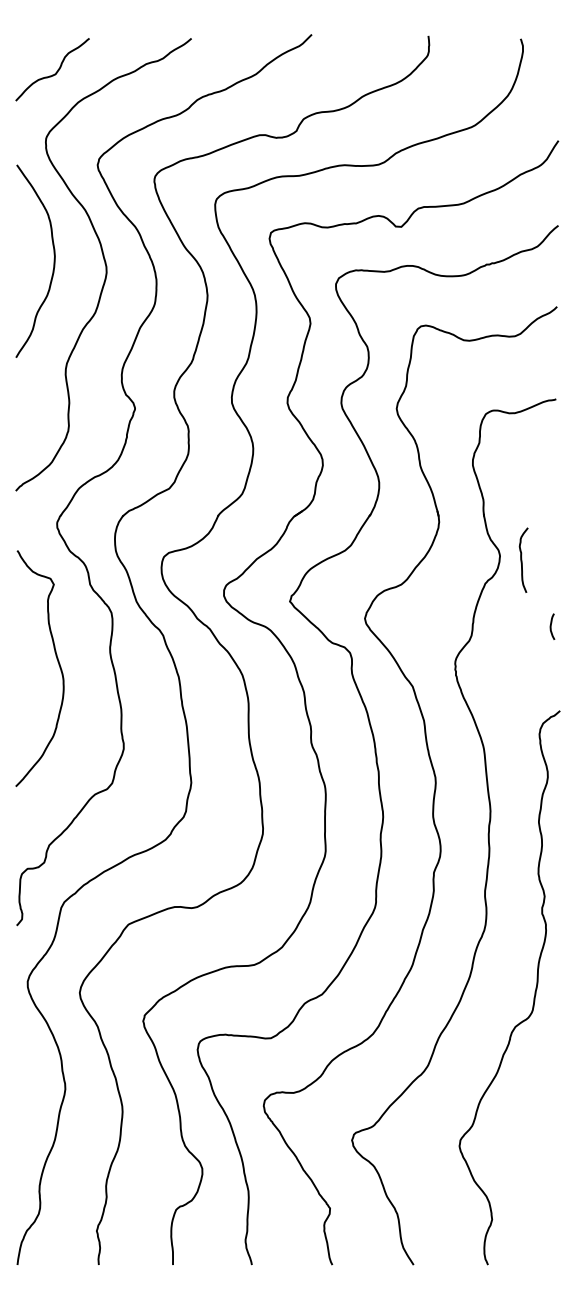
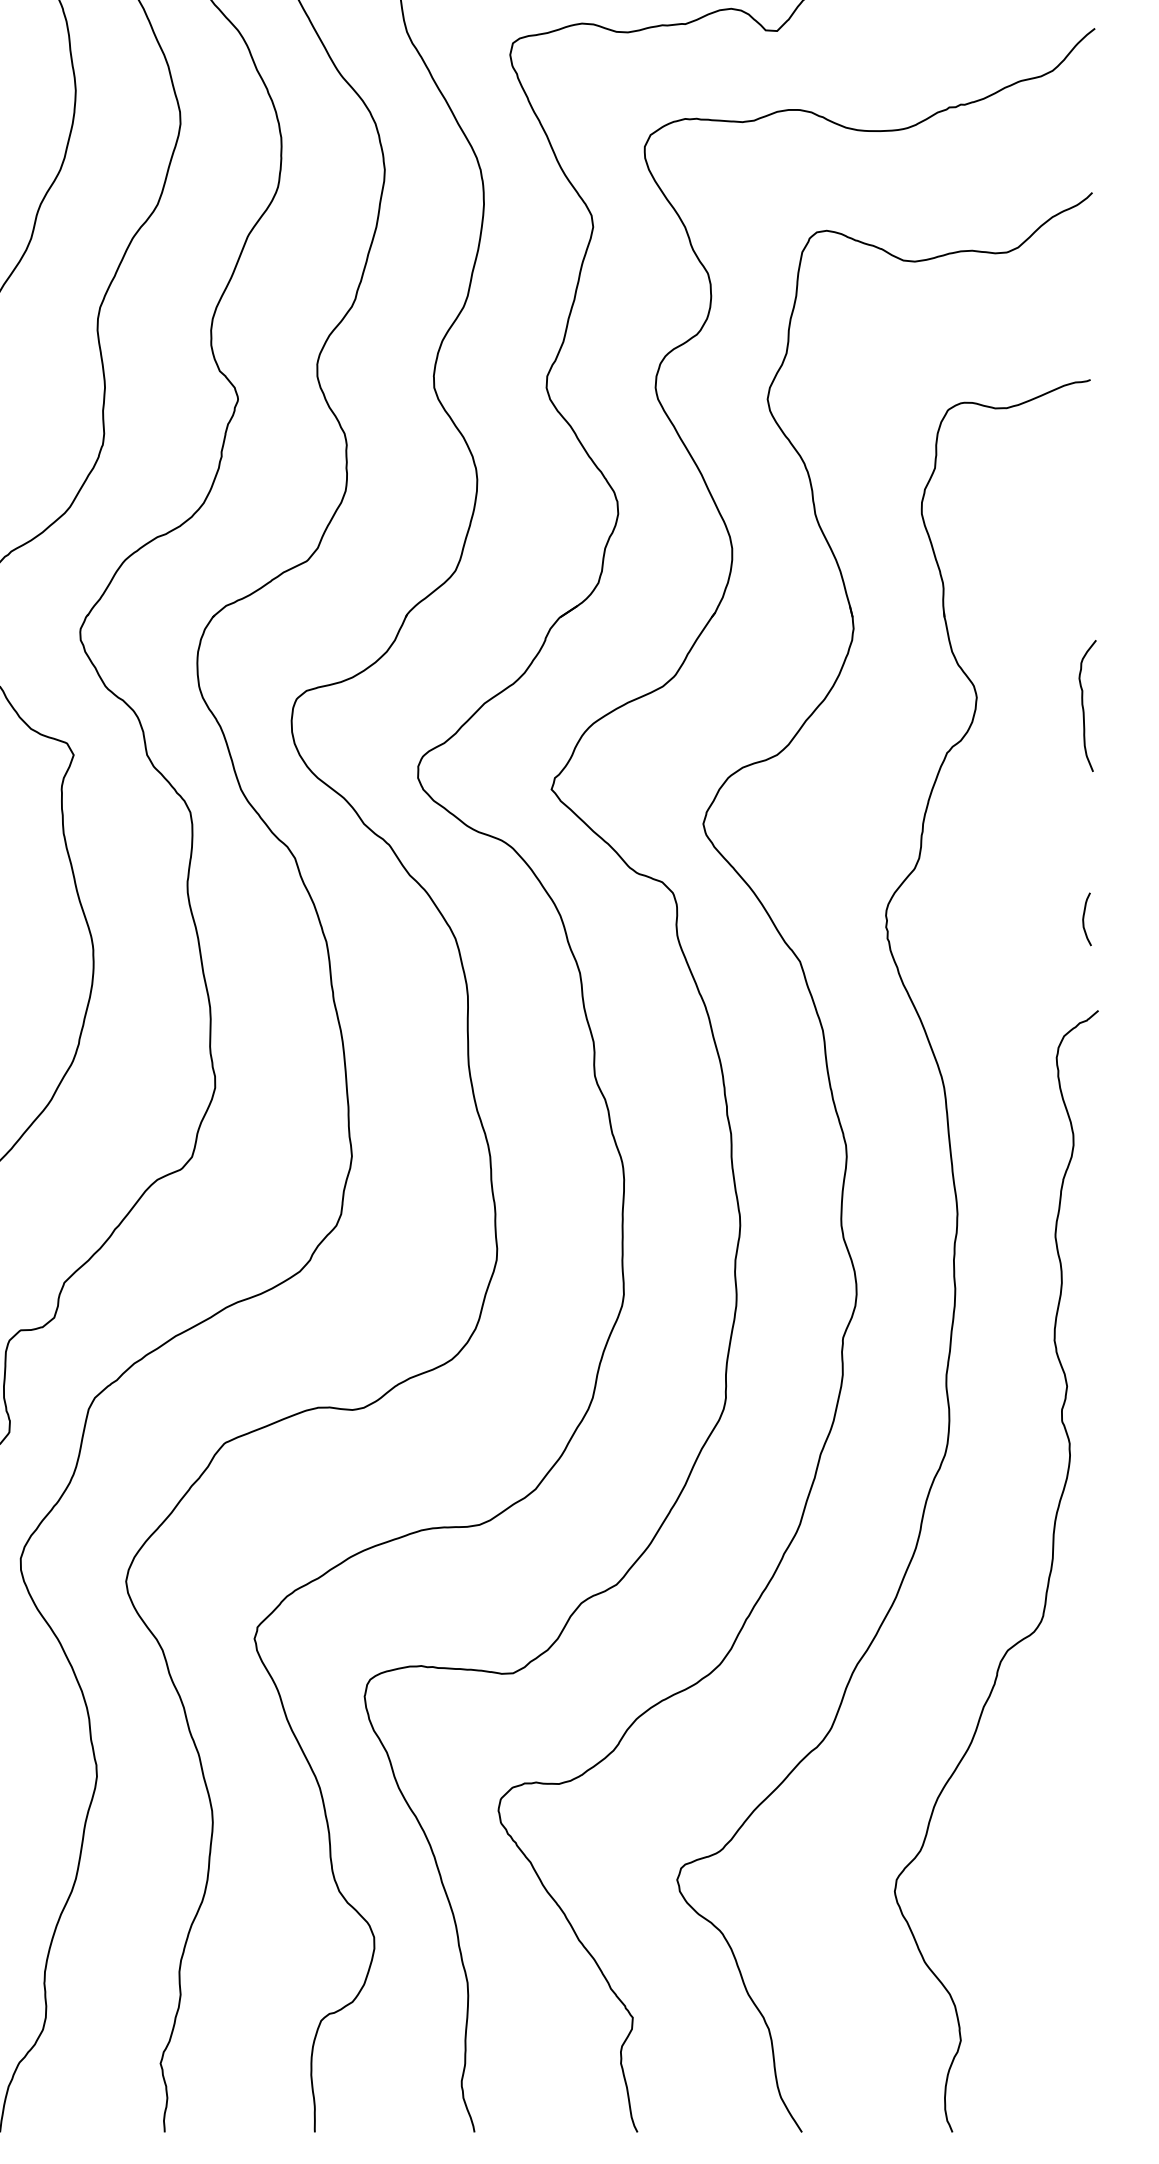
curve: (522, 559) -> (1084, 704), moved
curve: (551, 626) -> (1084, 918), moved

